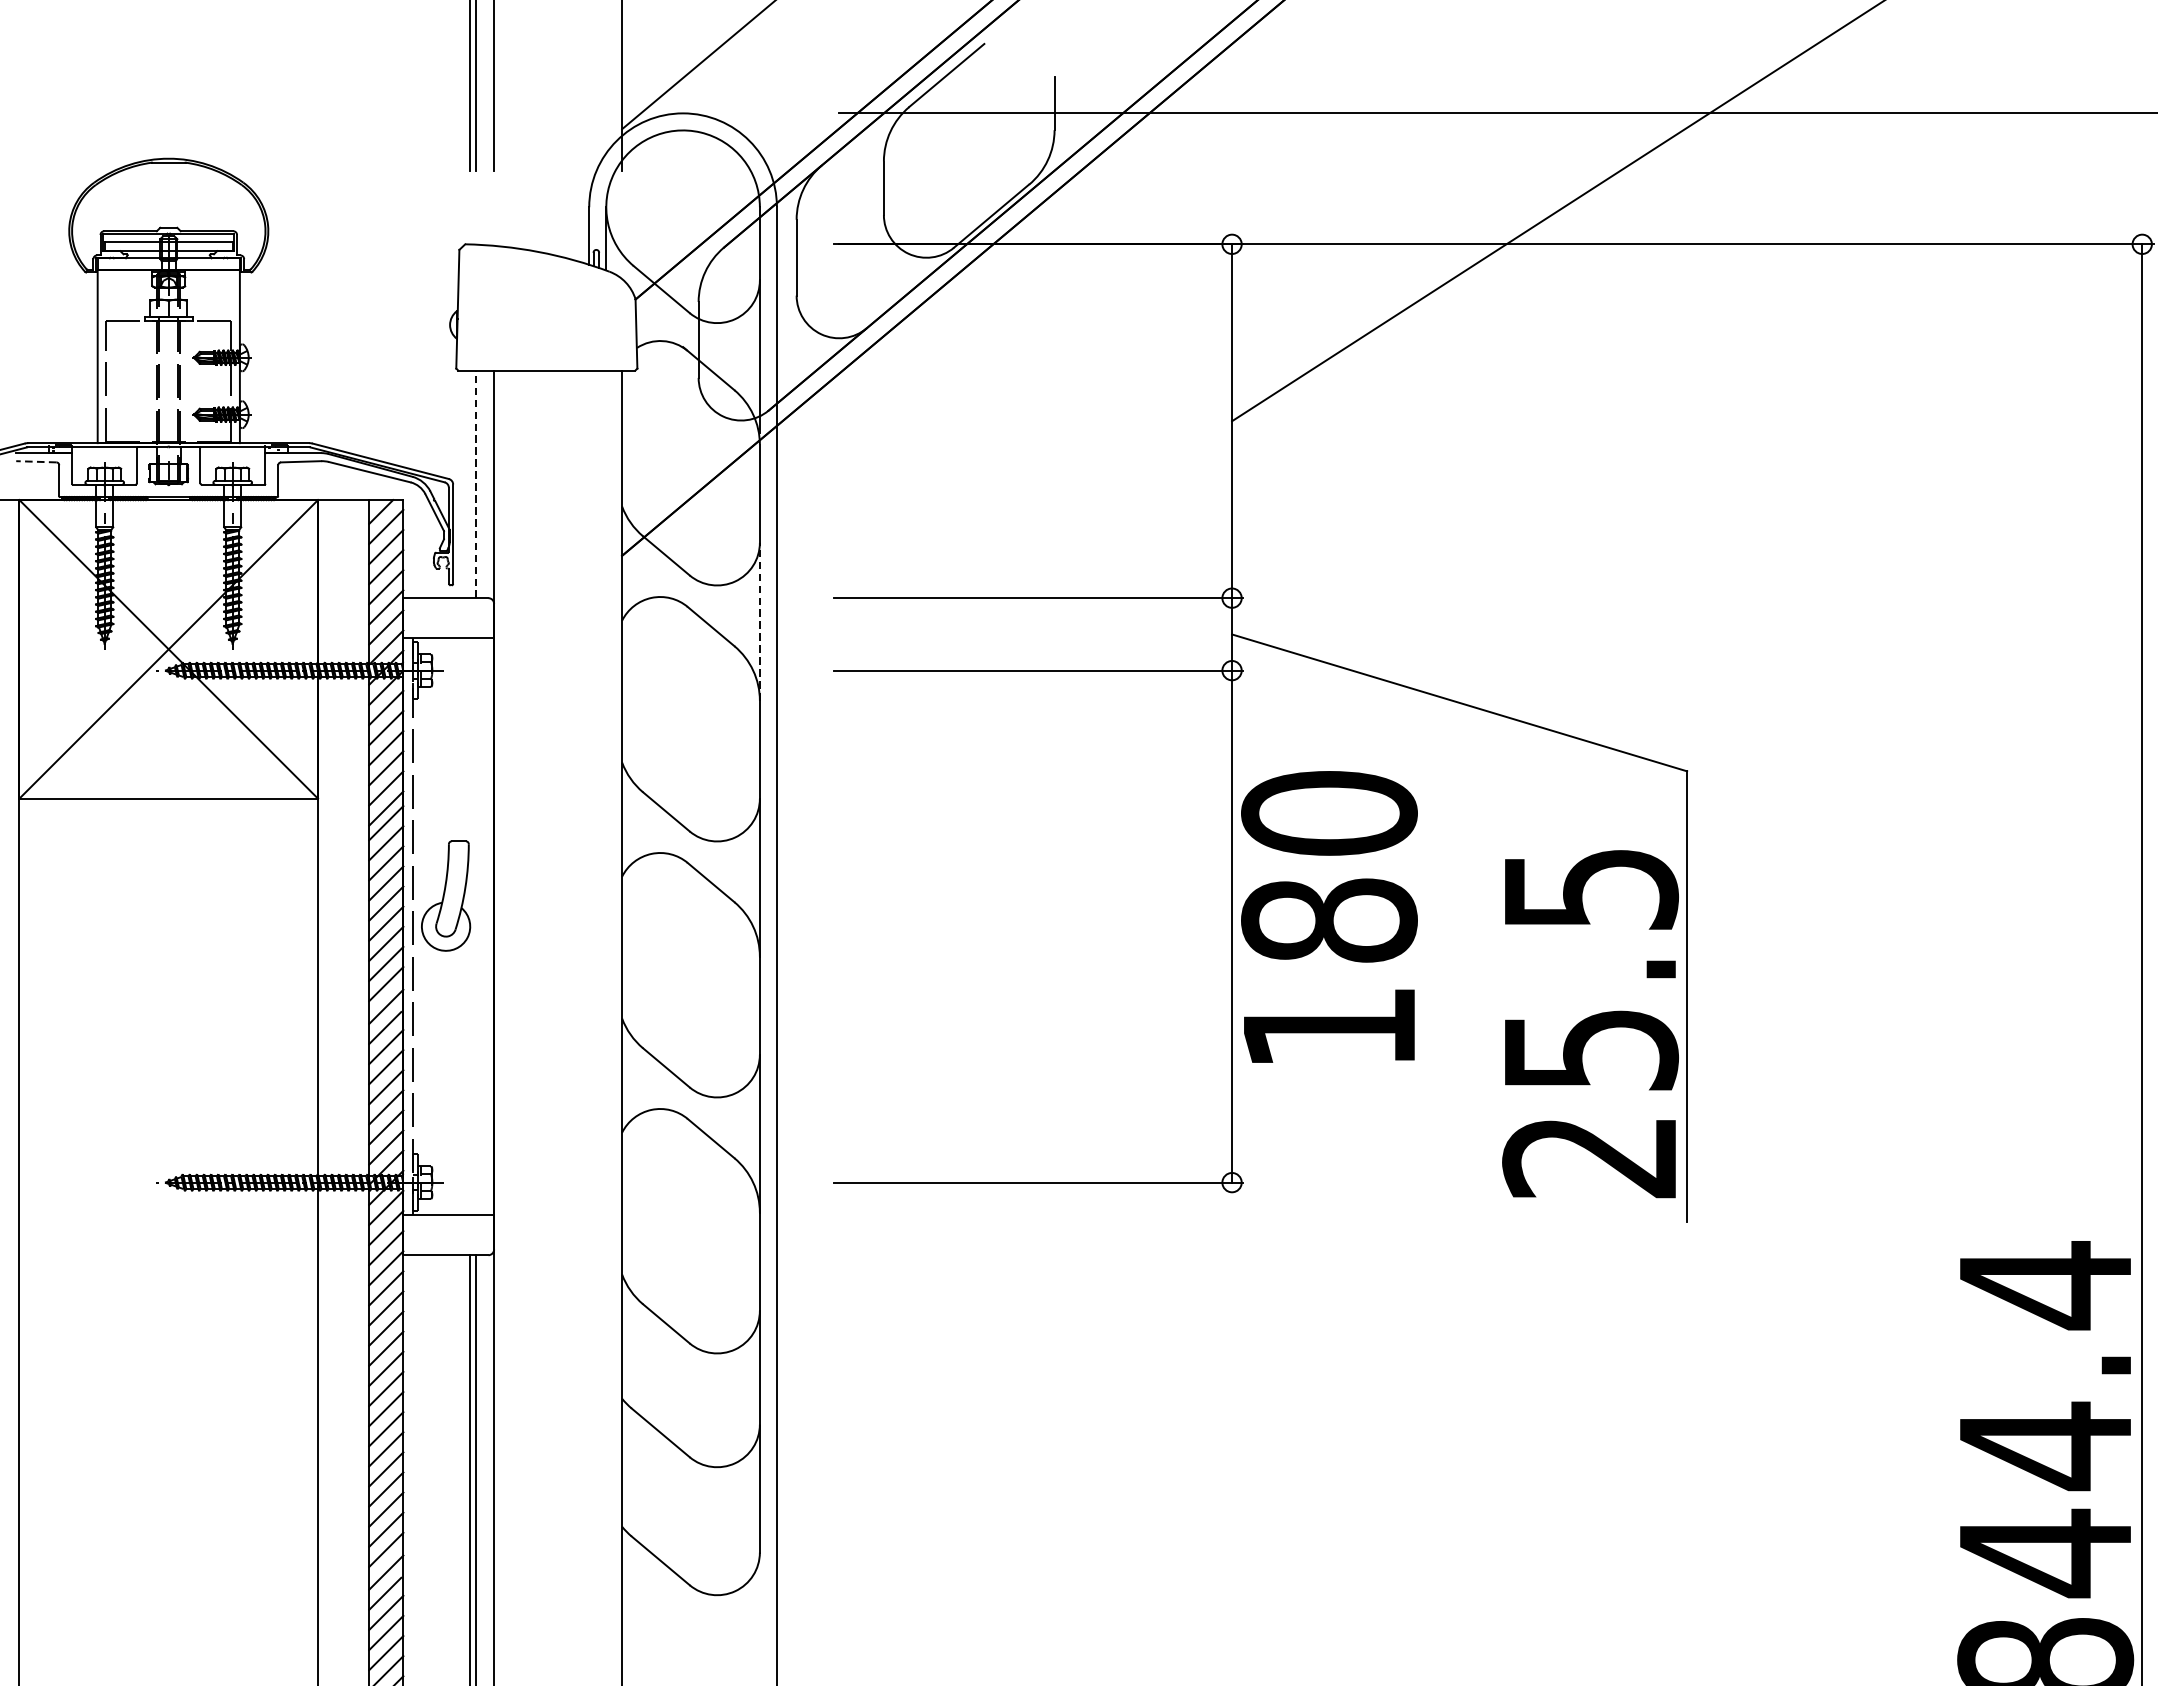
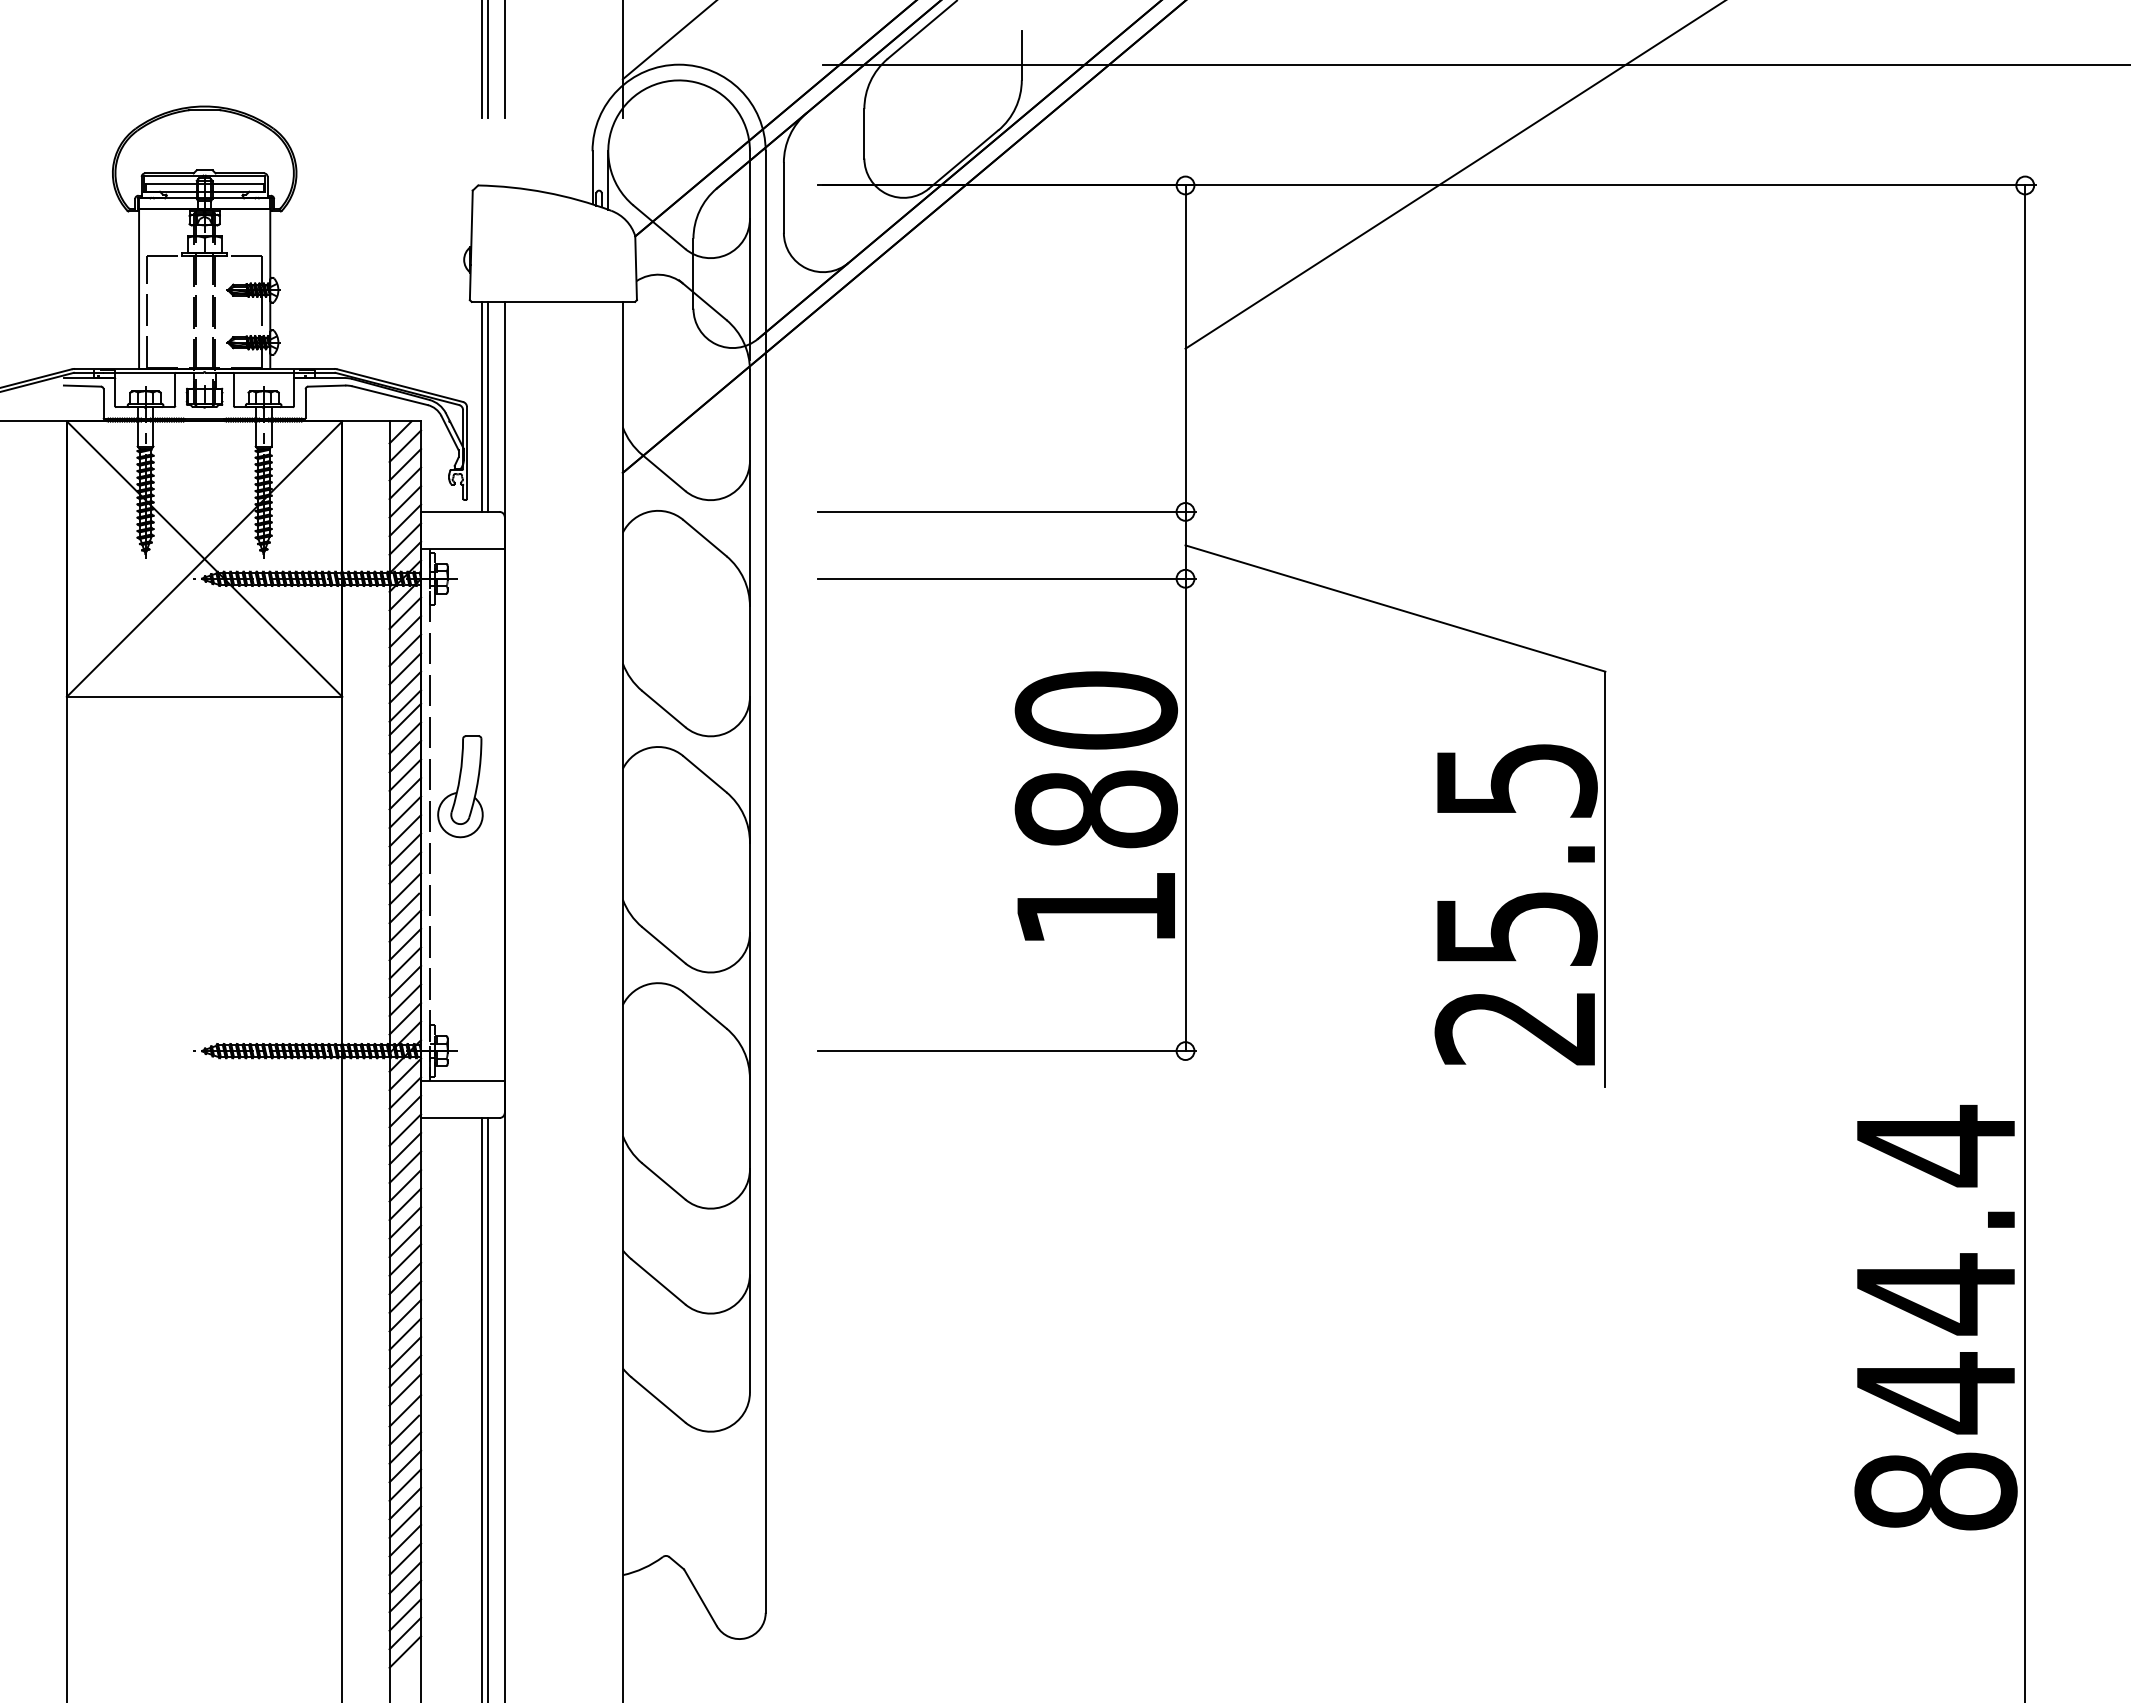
line: (36, 462) -> (82, 386), dashed -> solid
line: (469, 483) -> (482, 406), added
line: (476, 483) -> (488, 406), dashed -> solid
line: (759, 621) -> (749, 533), dashed -> solid
text: (1328, 916) -> (1095, 805), moved

